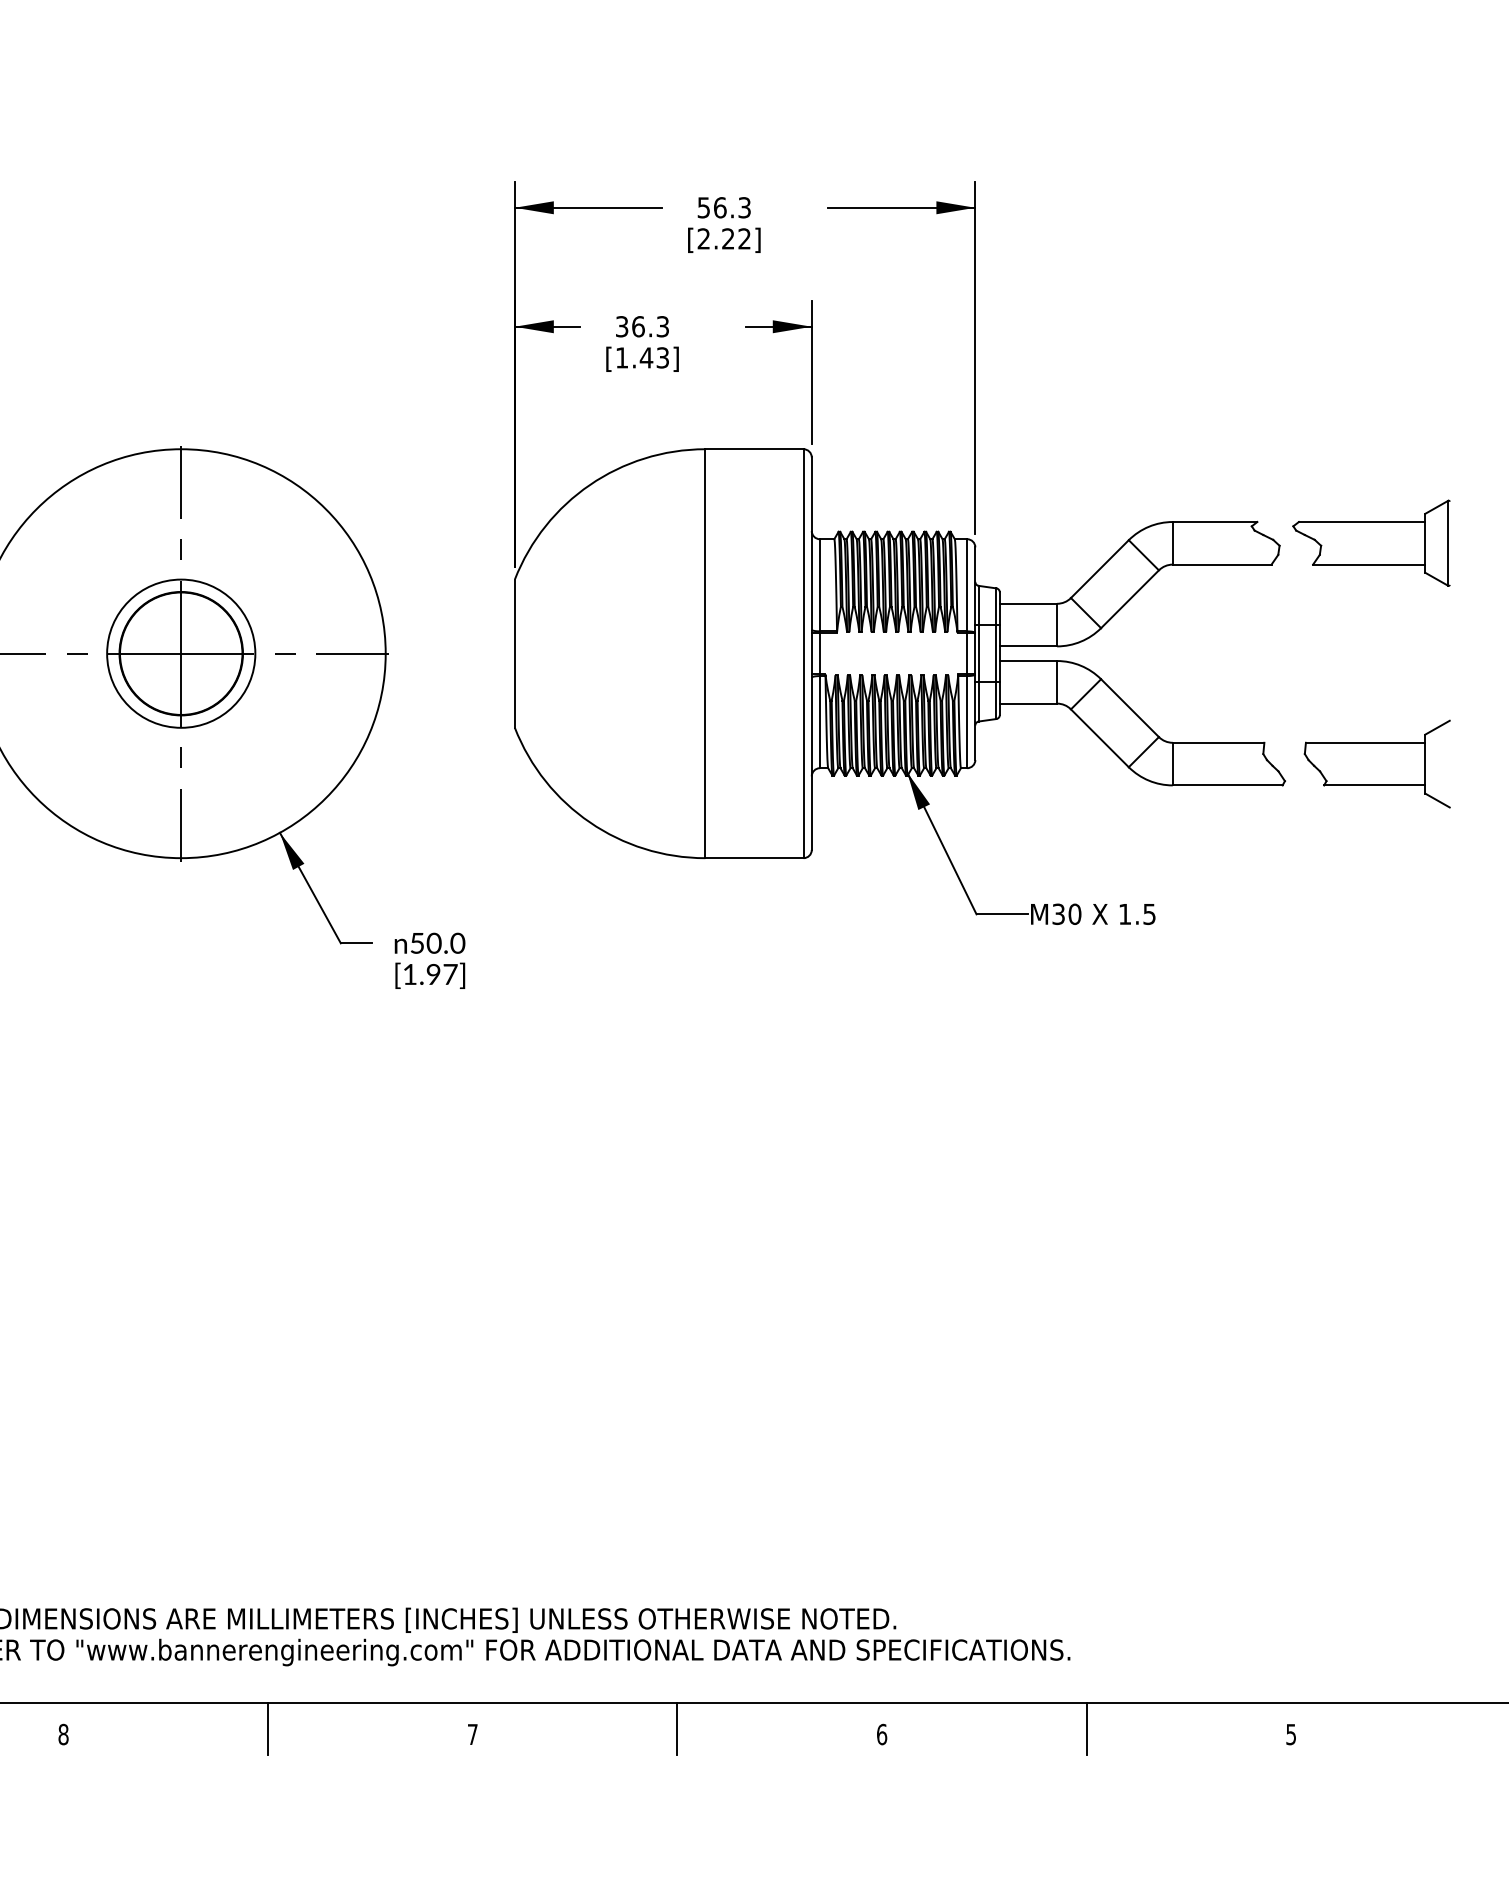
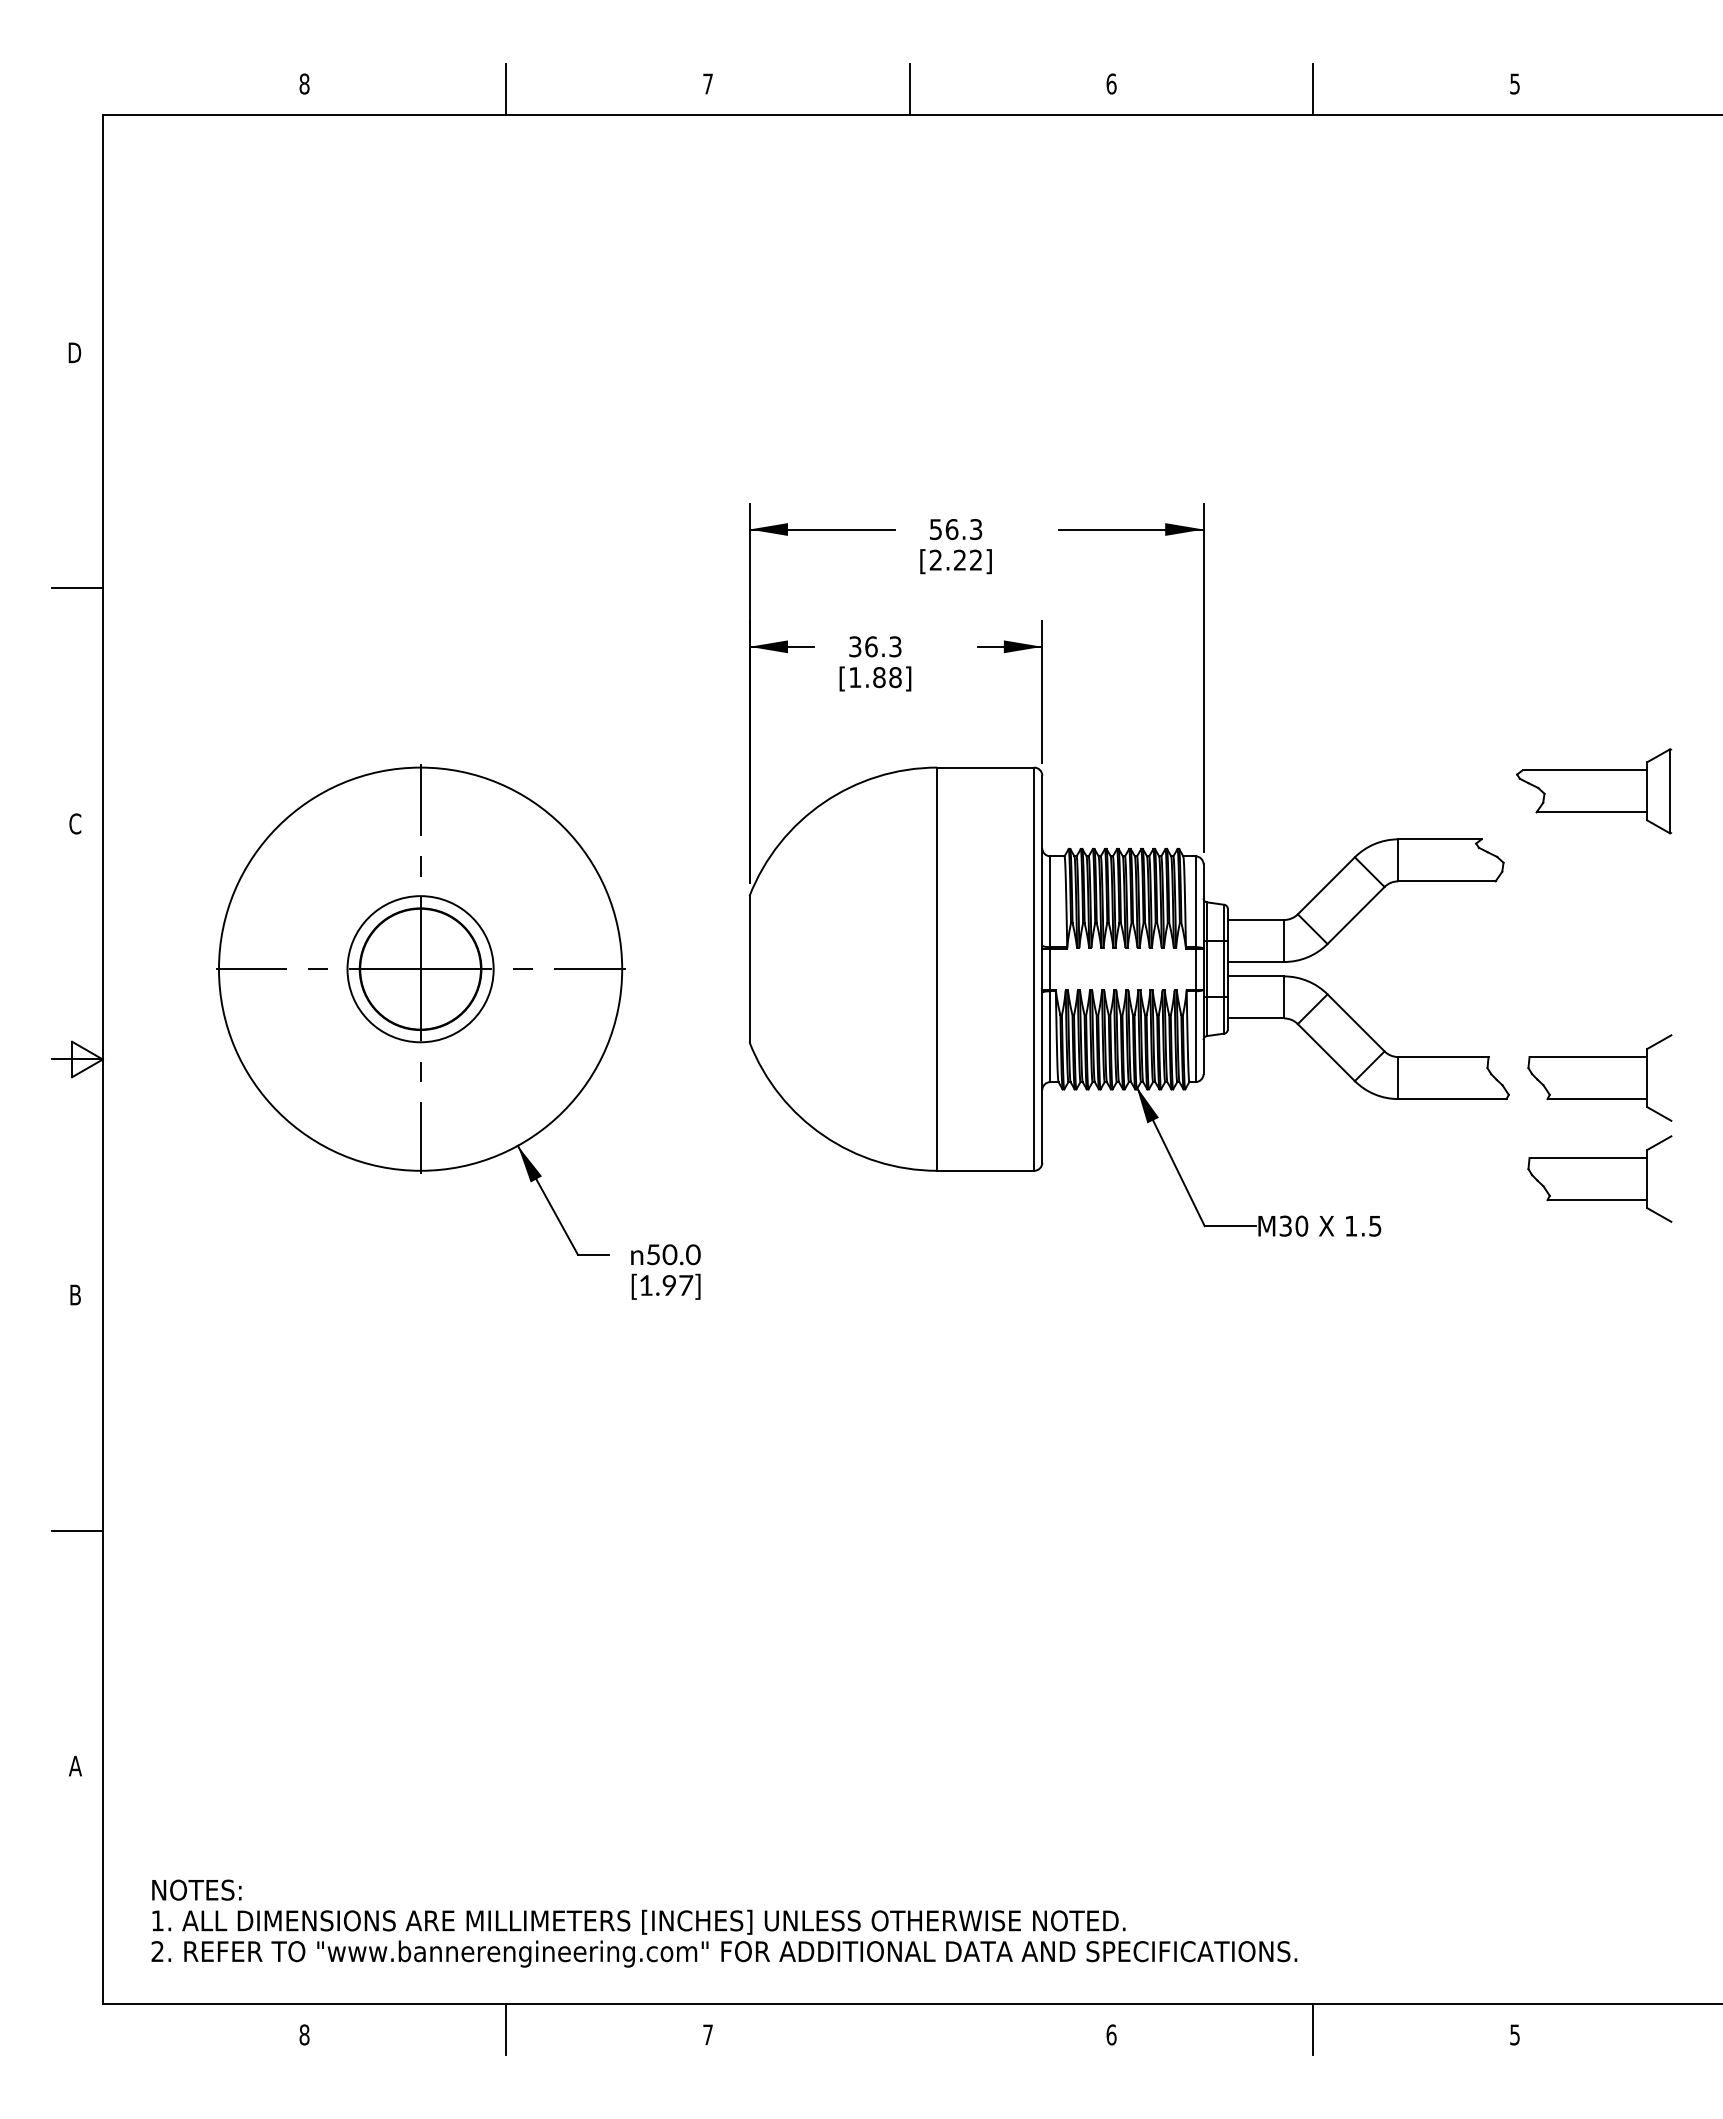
text: (653, 357) -> (886, 677), [1.43] -> [1.88]
part: (1371, 543) -> (1594, 791), moved
part: (1376, 865) -> (1599, 1178), added
line: (677, 1729) -> (909, 2029), removed

